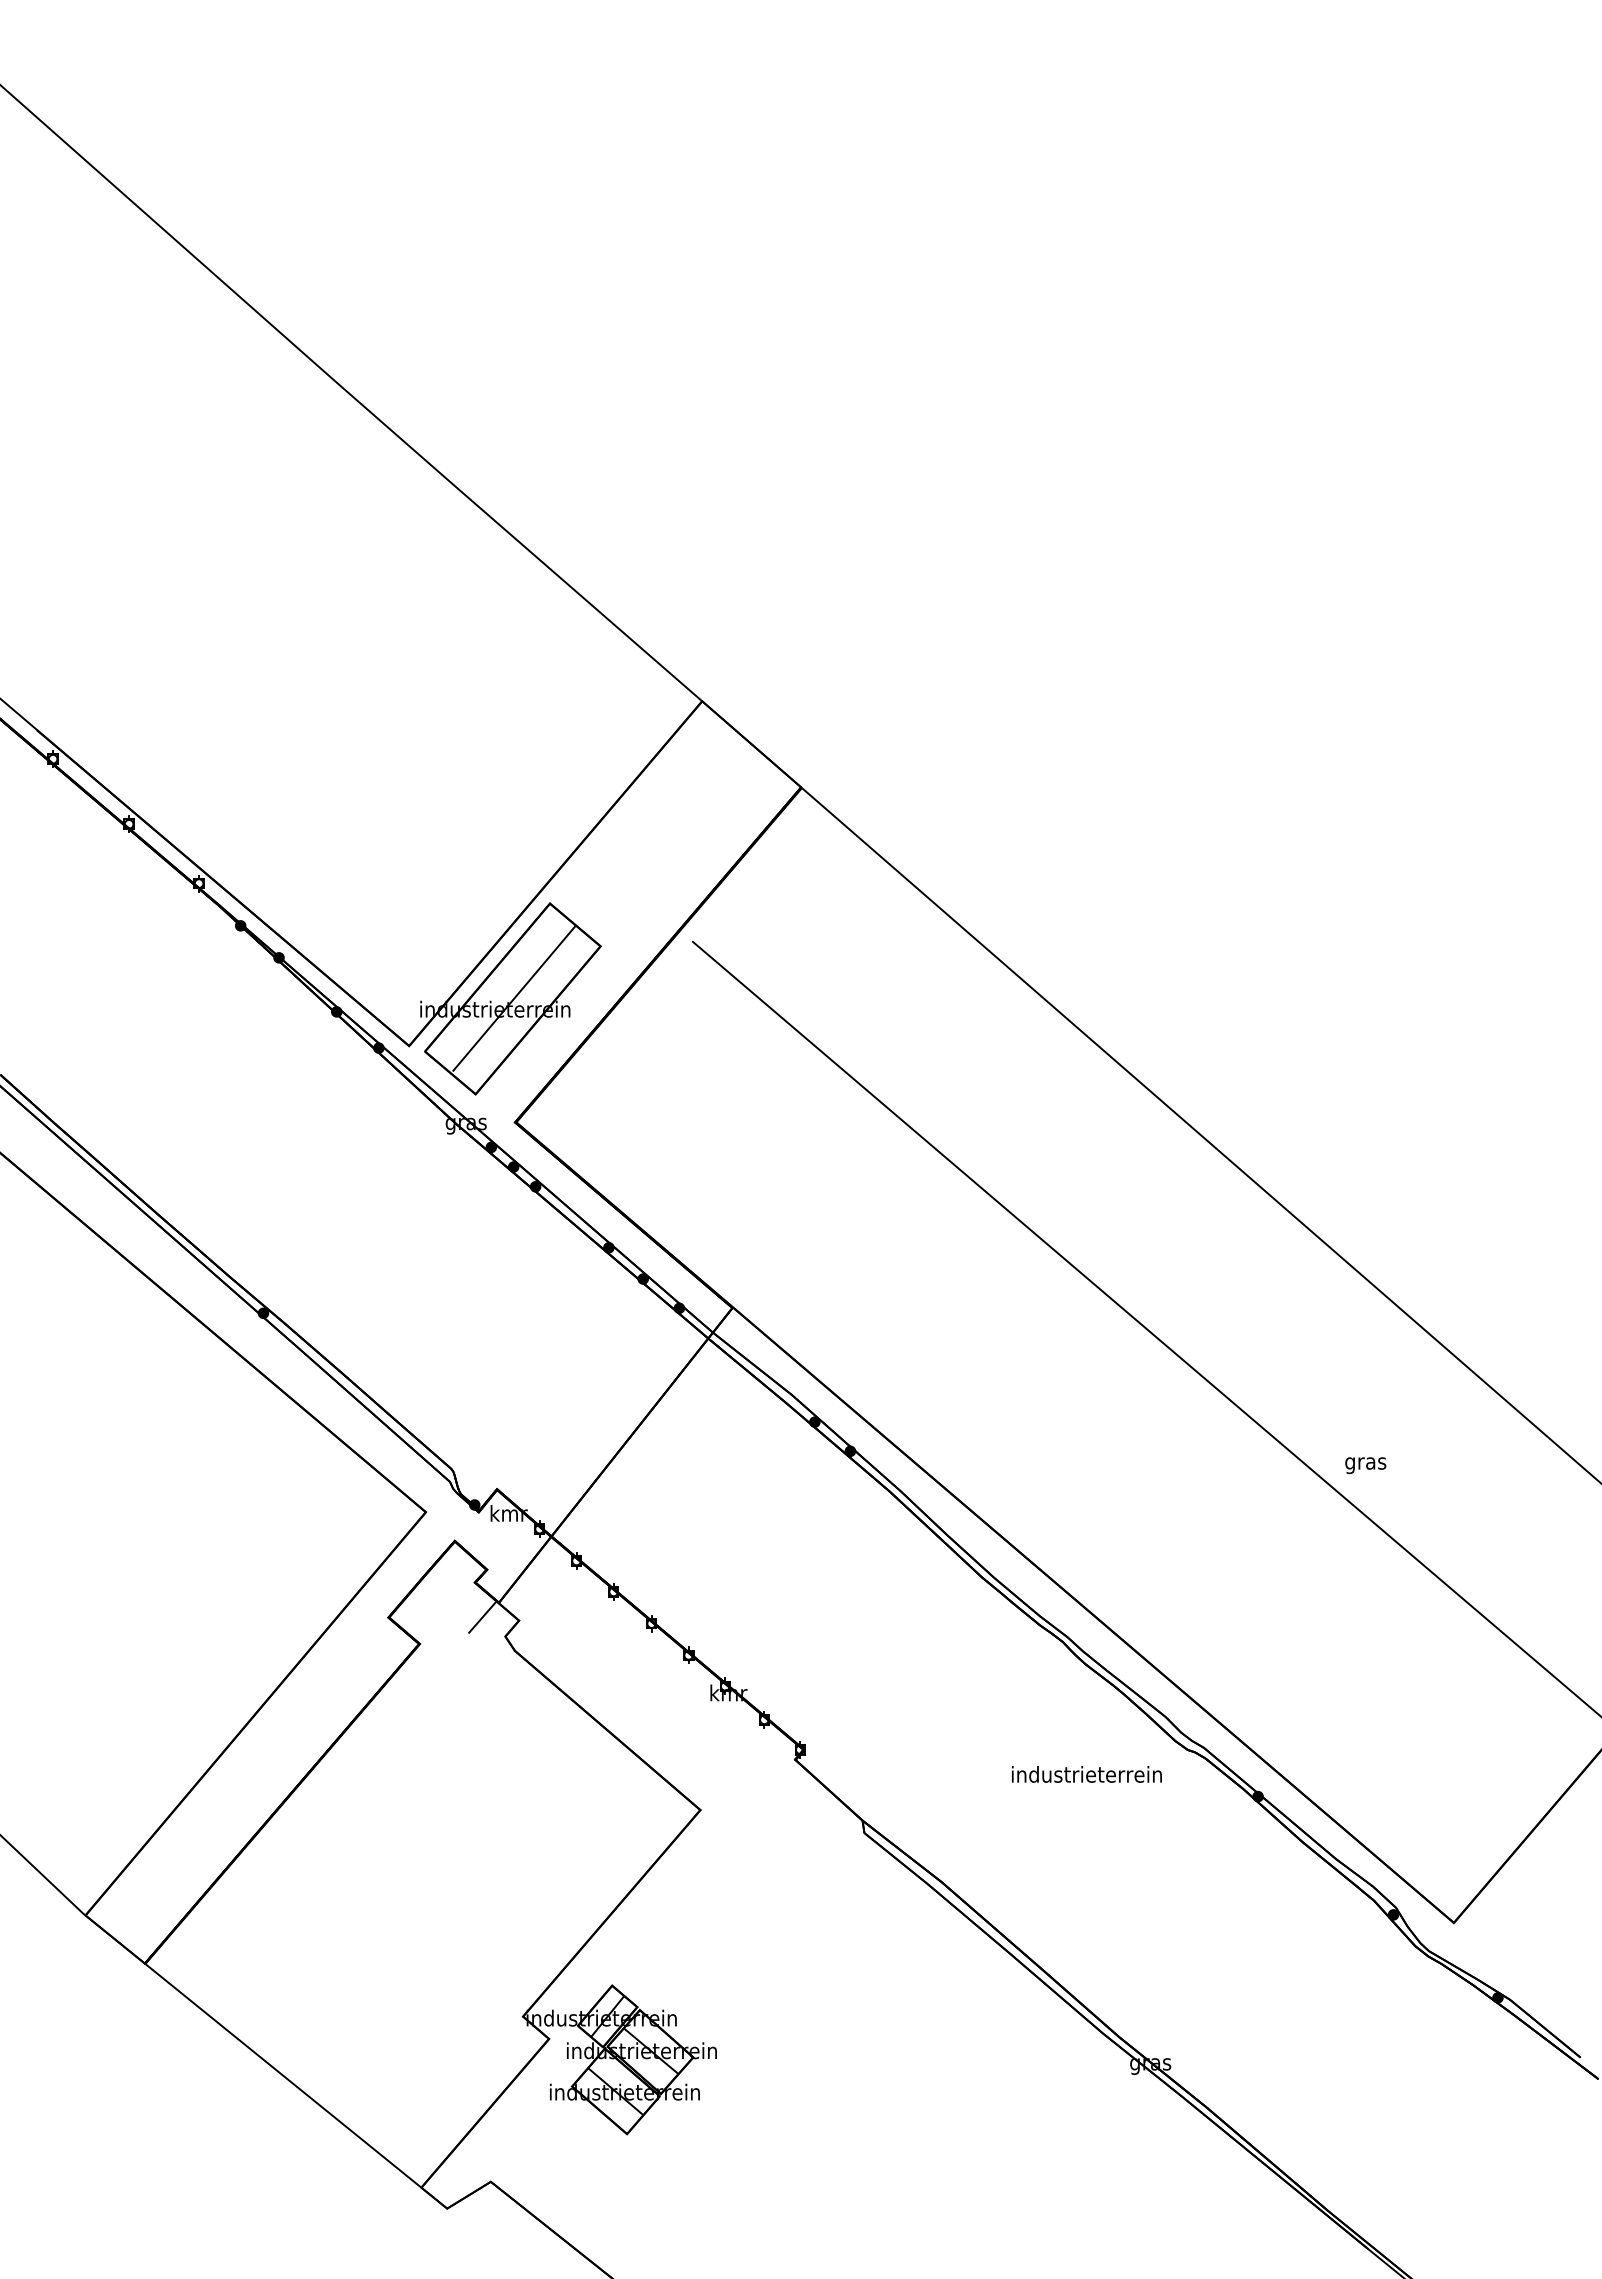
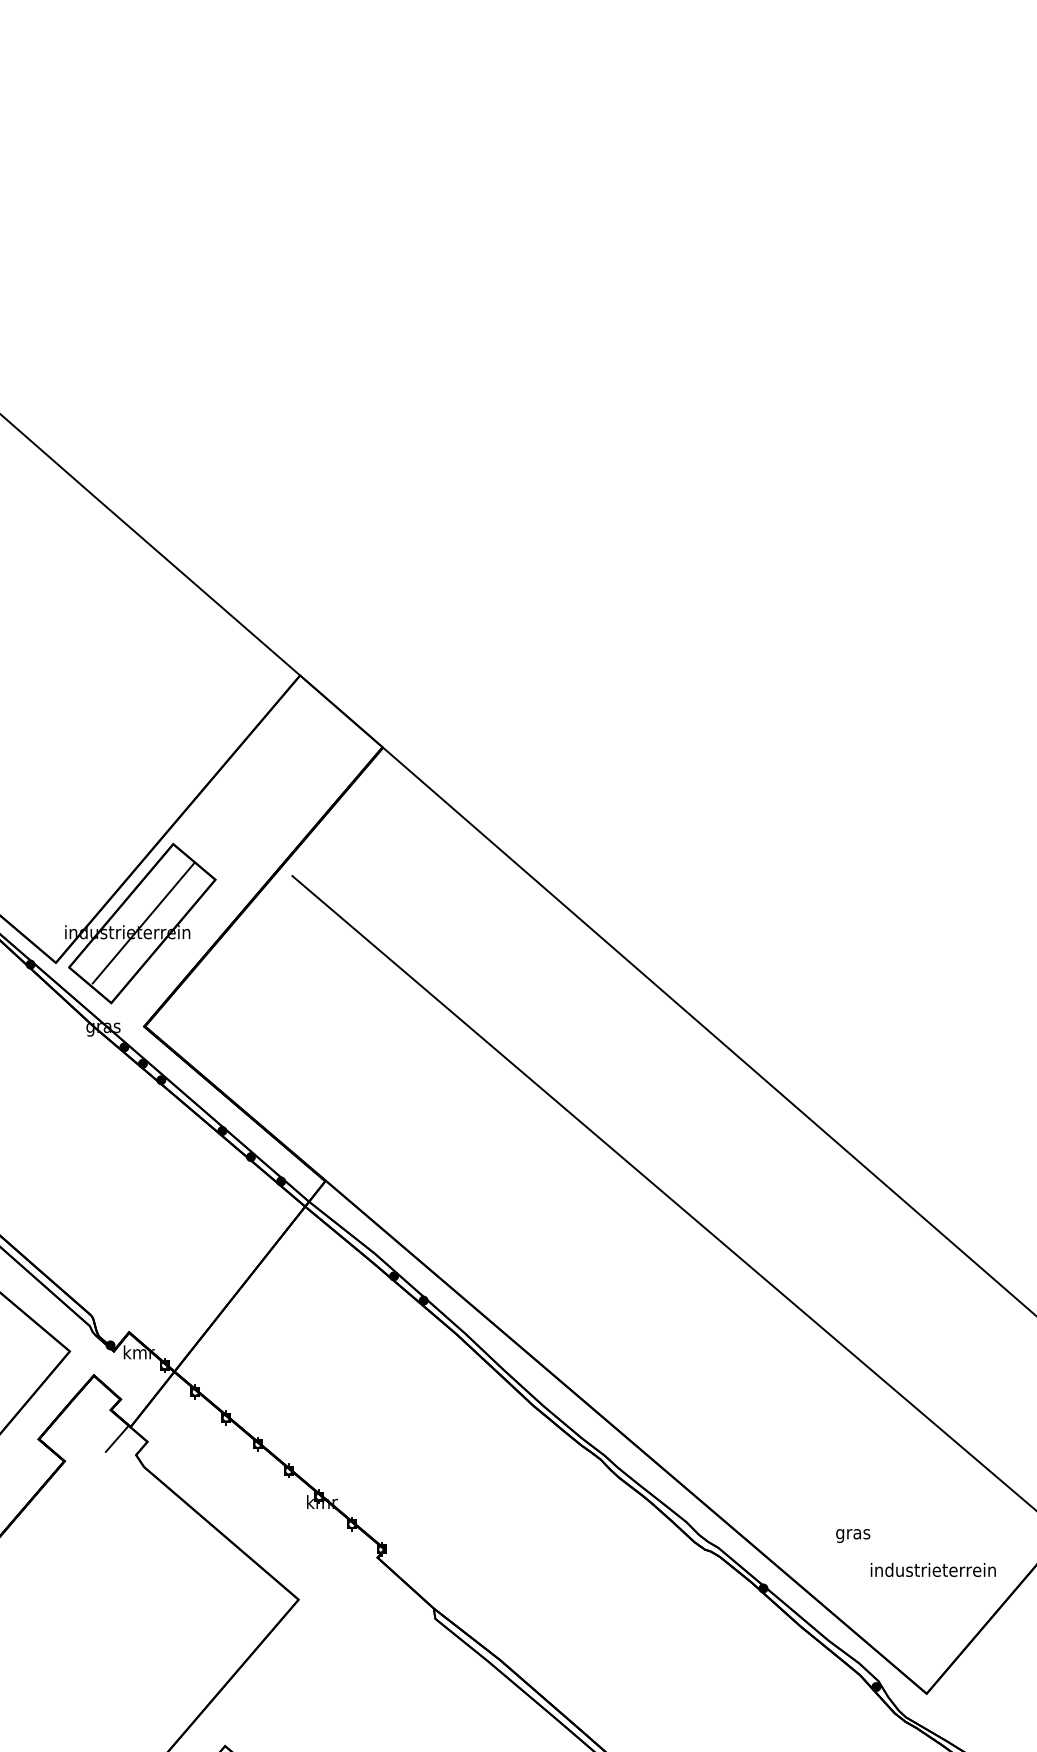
text: (1365, 1465) -> (853, 1535), moved
text: (1086, 1774) -> (933, 1570), moved

